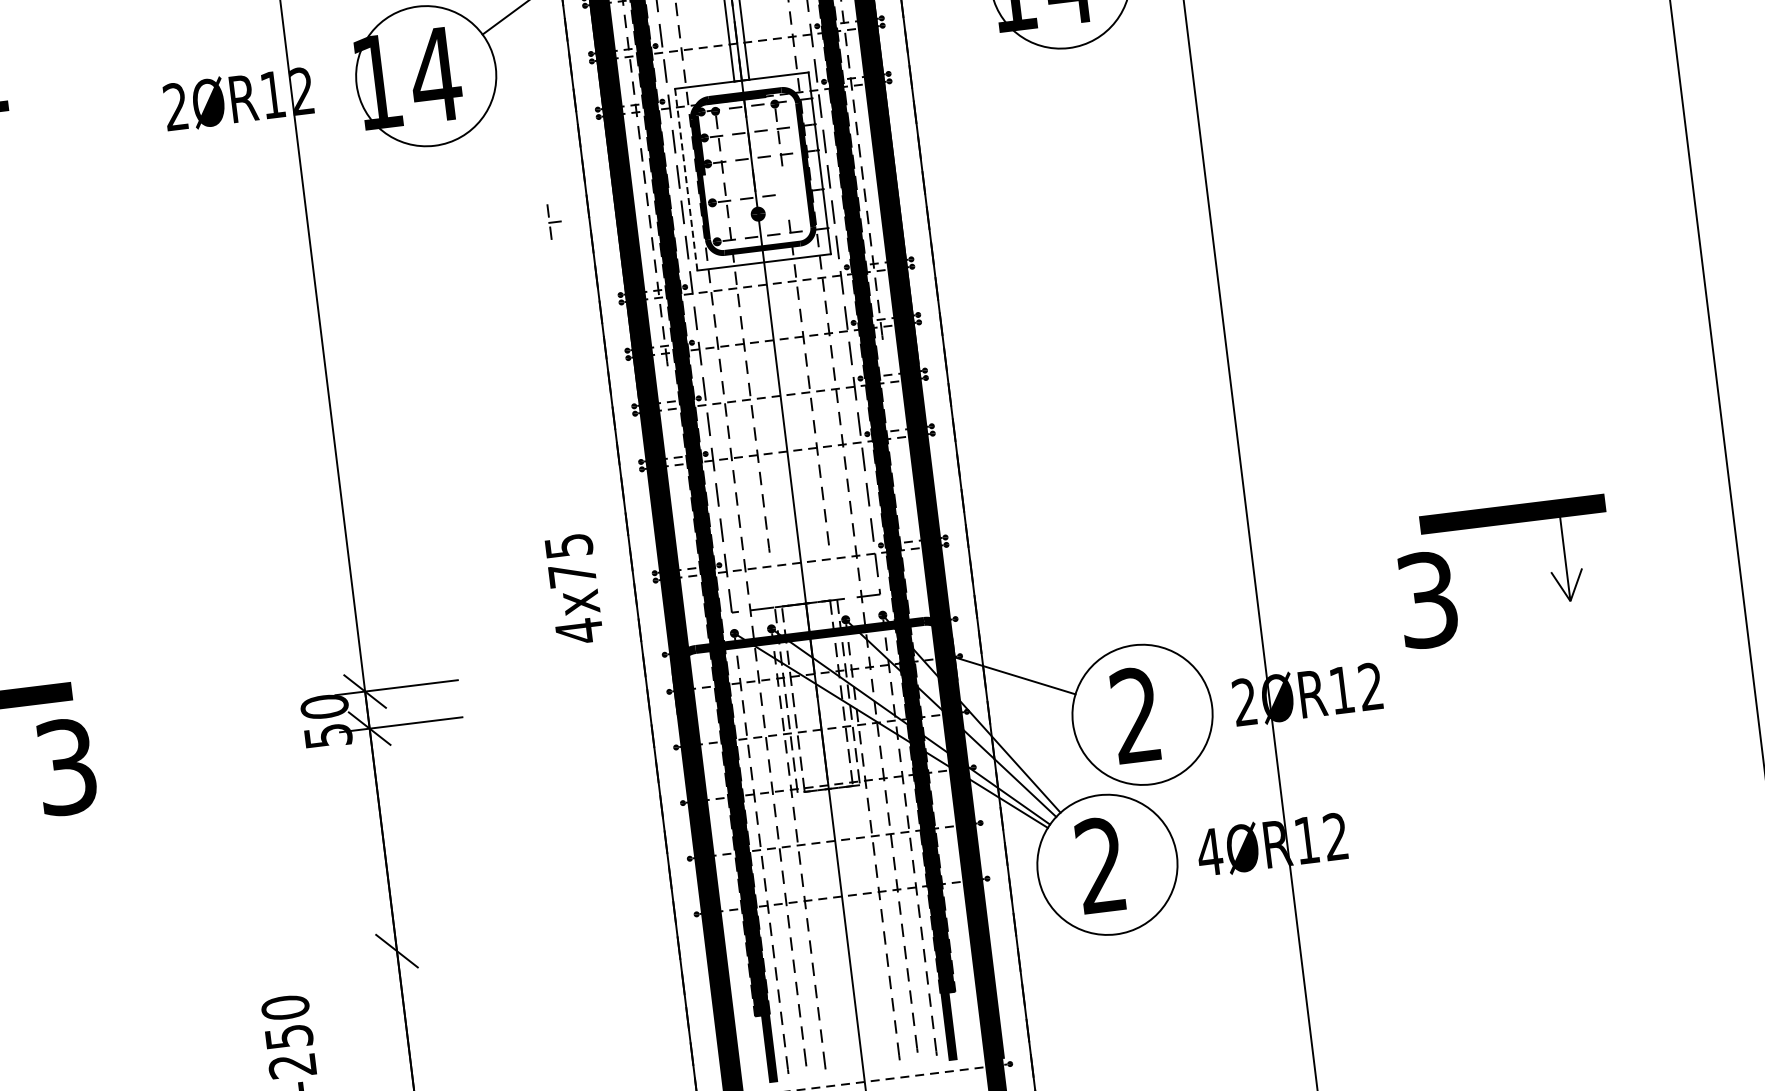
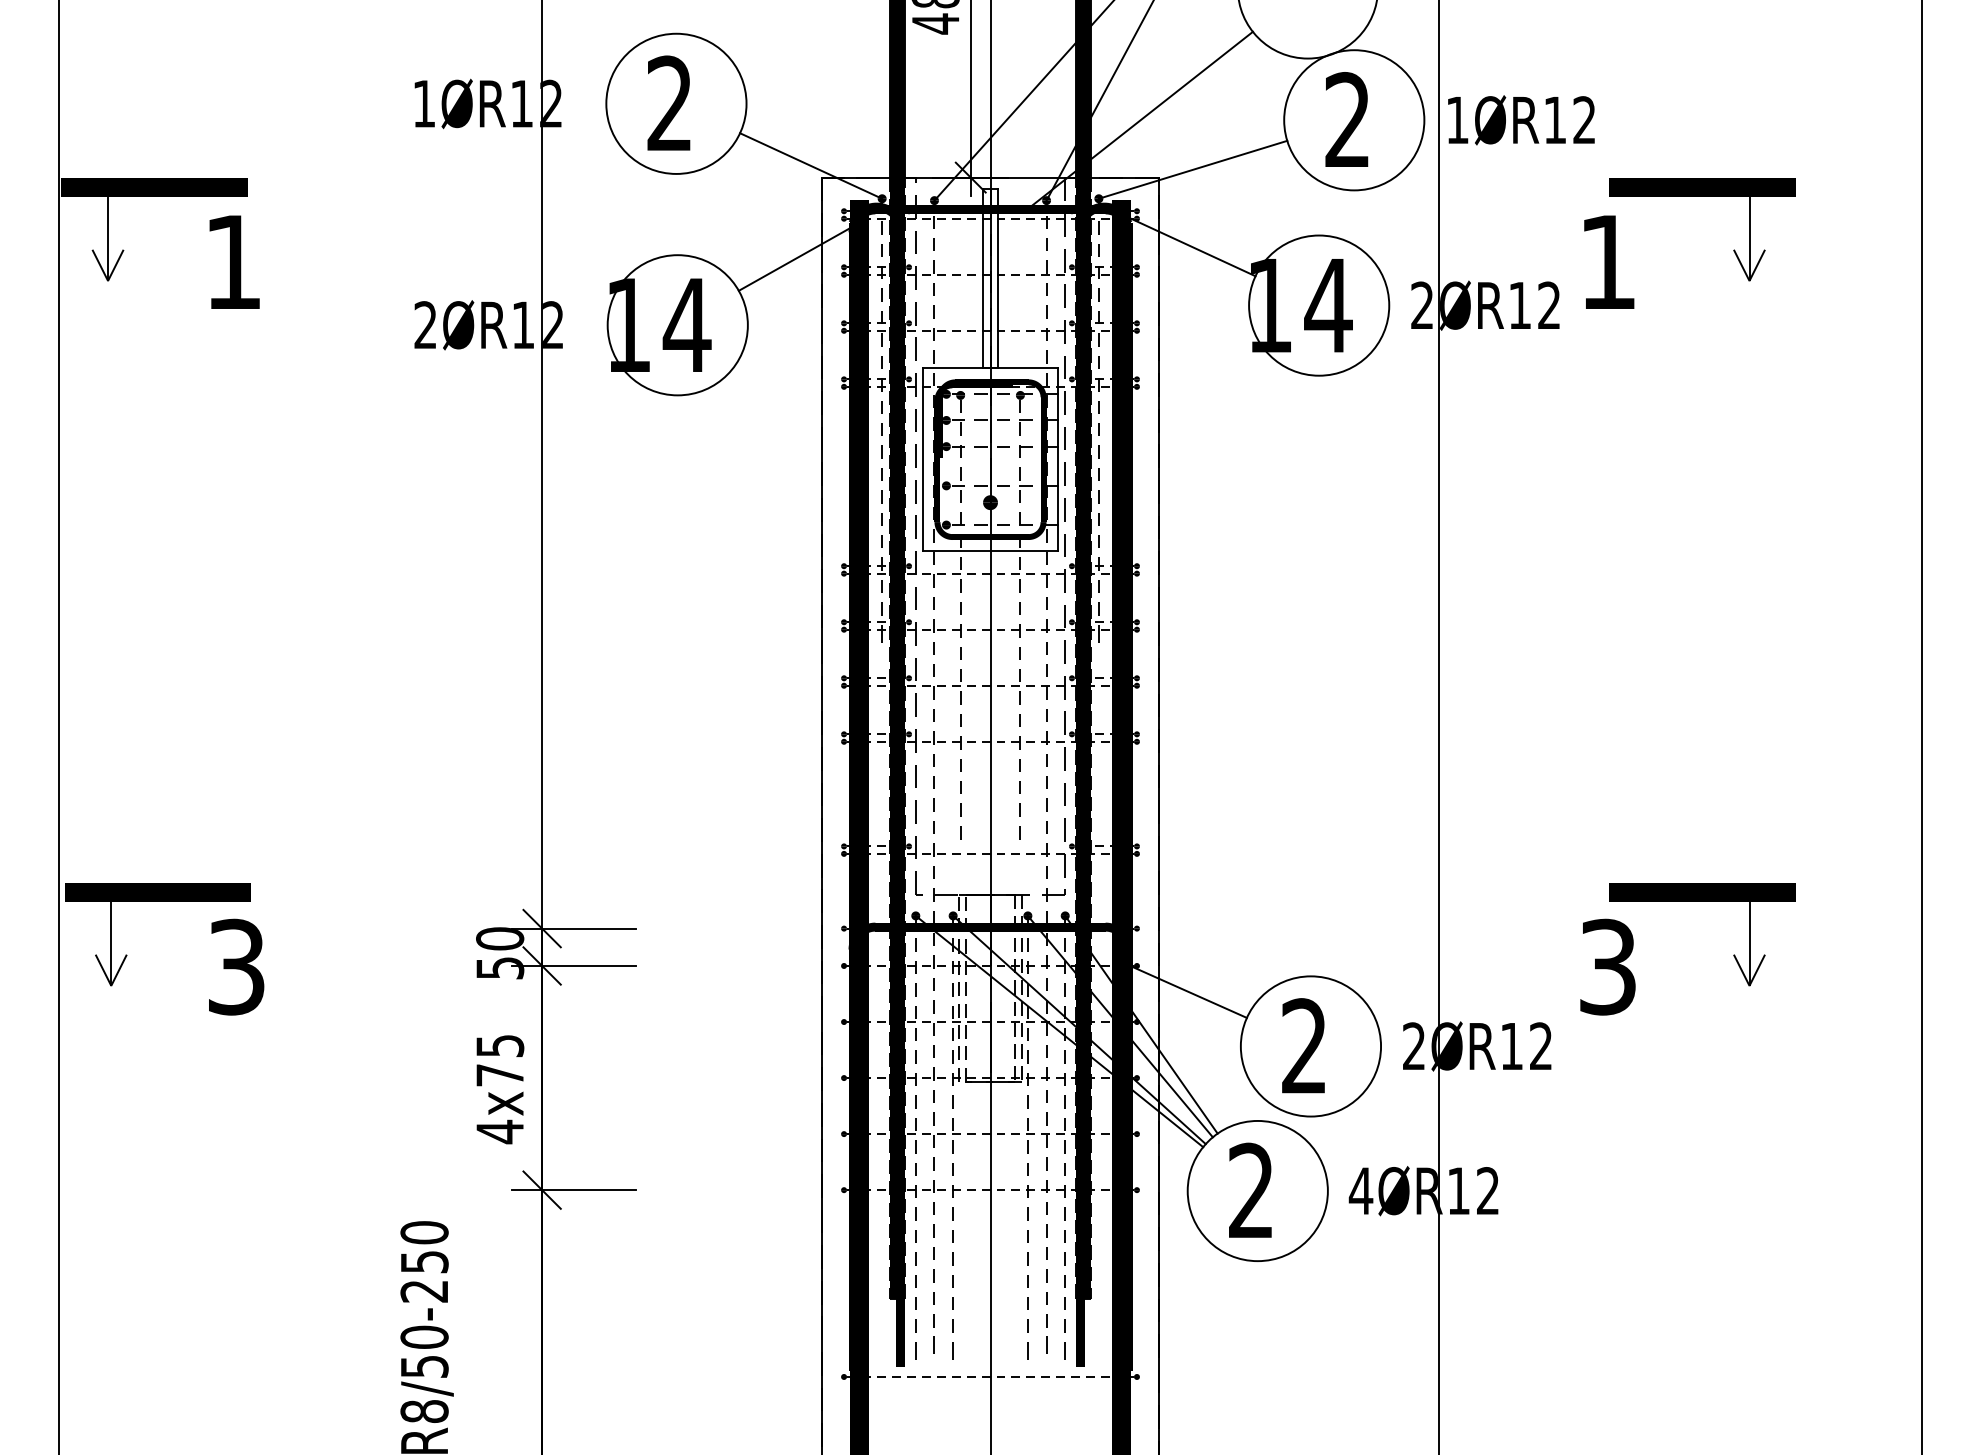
line: (686, 179) -> (923, 459), dashed -> solid
part: (554, 220) -> (1025, 484), moved
text: (574, 589) -> (500, 1089), moved
line: (428, 947) -> (573, 1190), added

